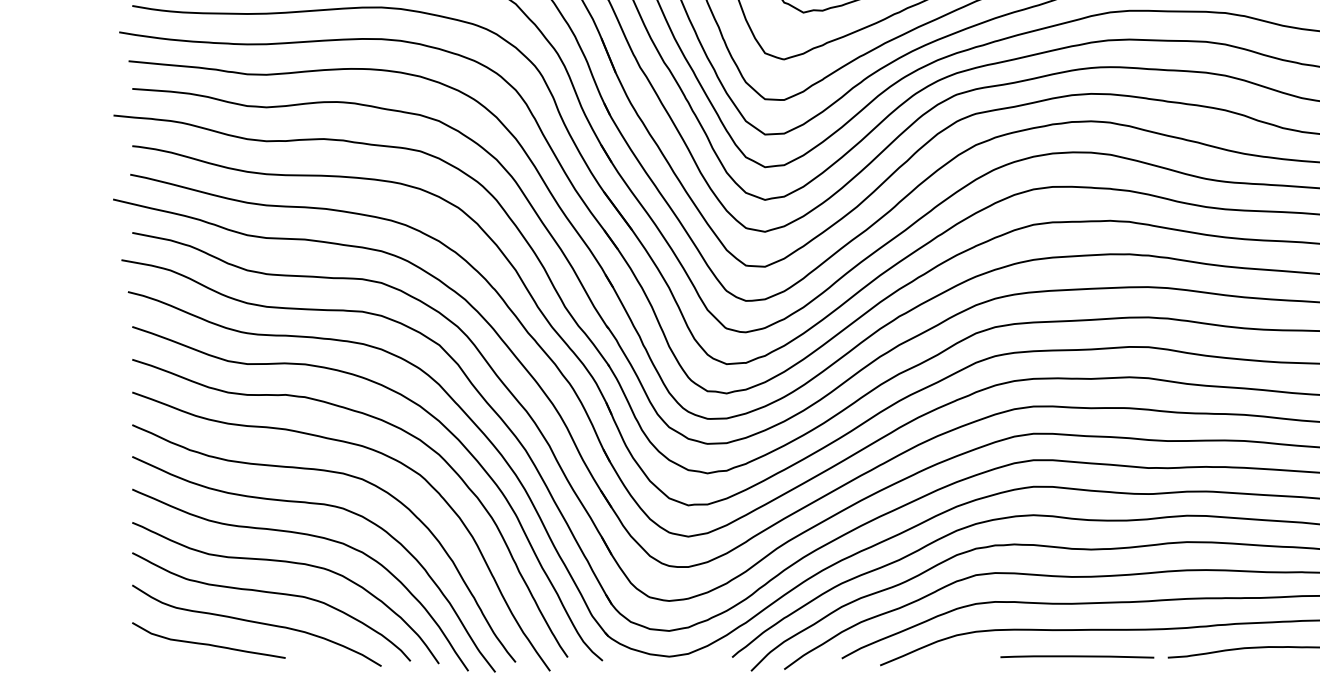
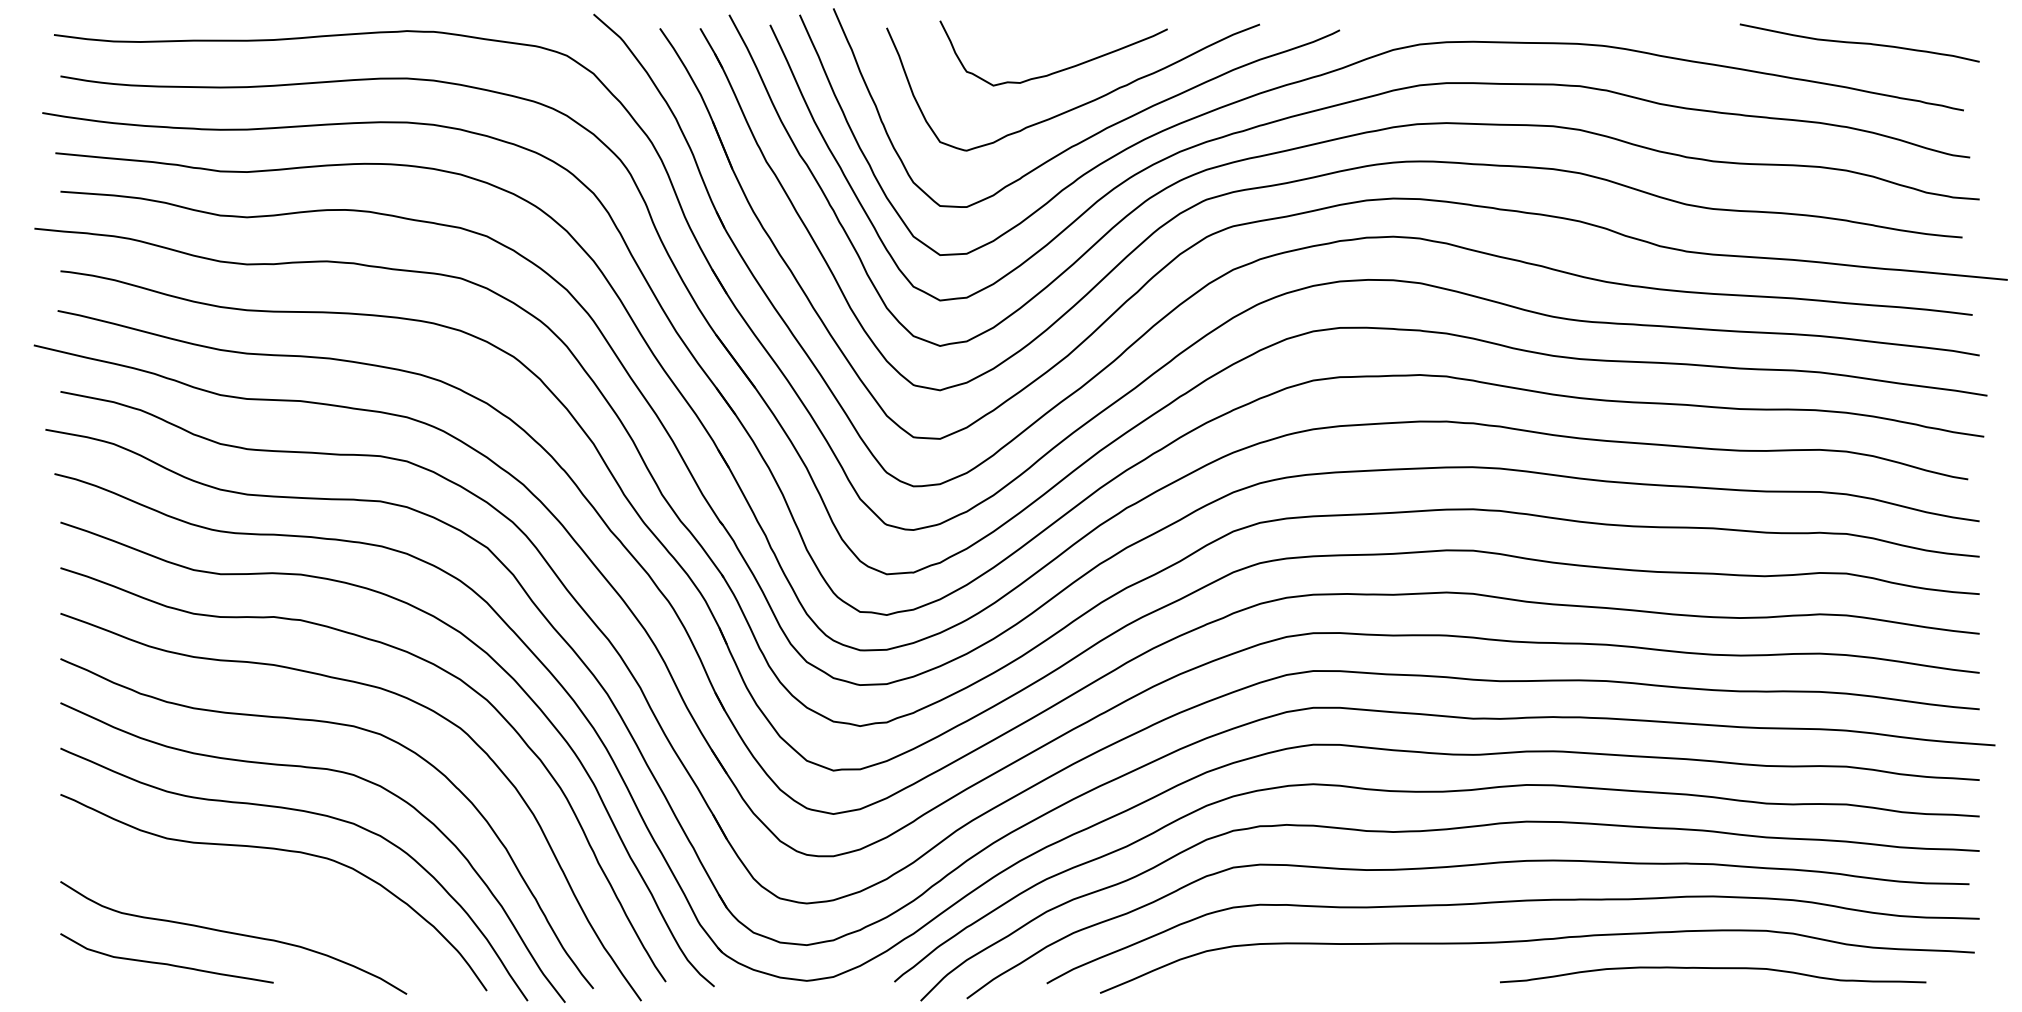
curve: (273, 593) -> (256, 893), removed
curve: (1076, 657) -> (1373, 981), removed

